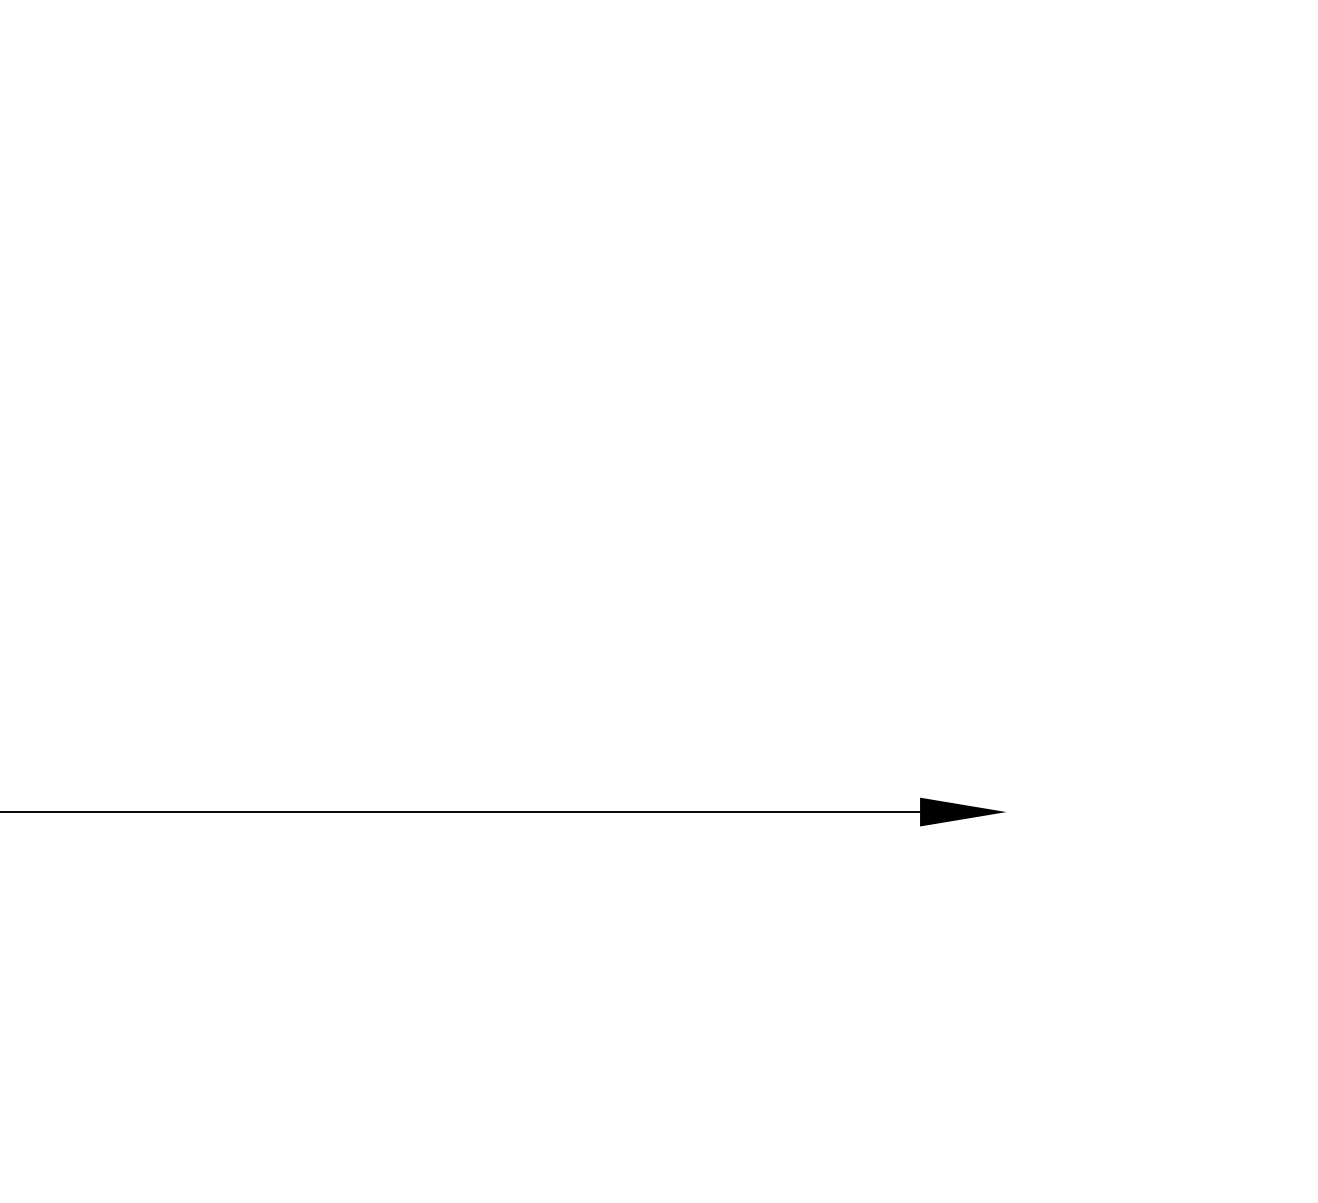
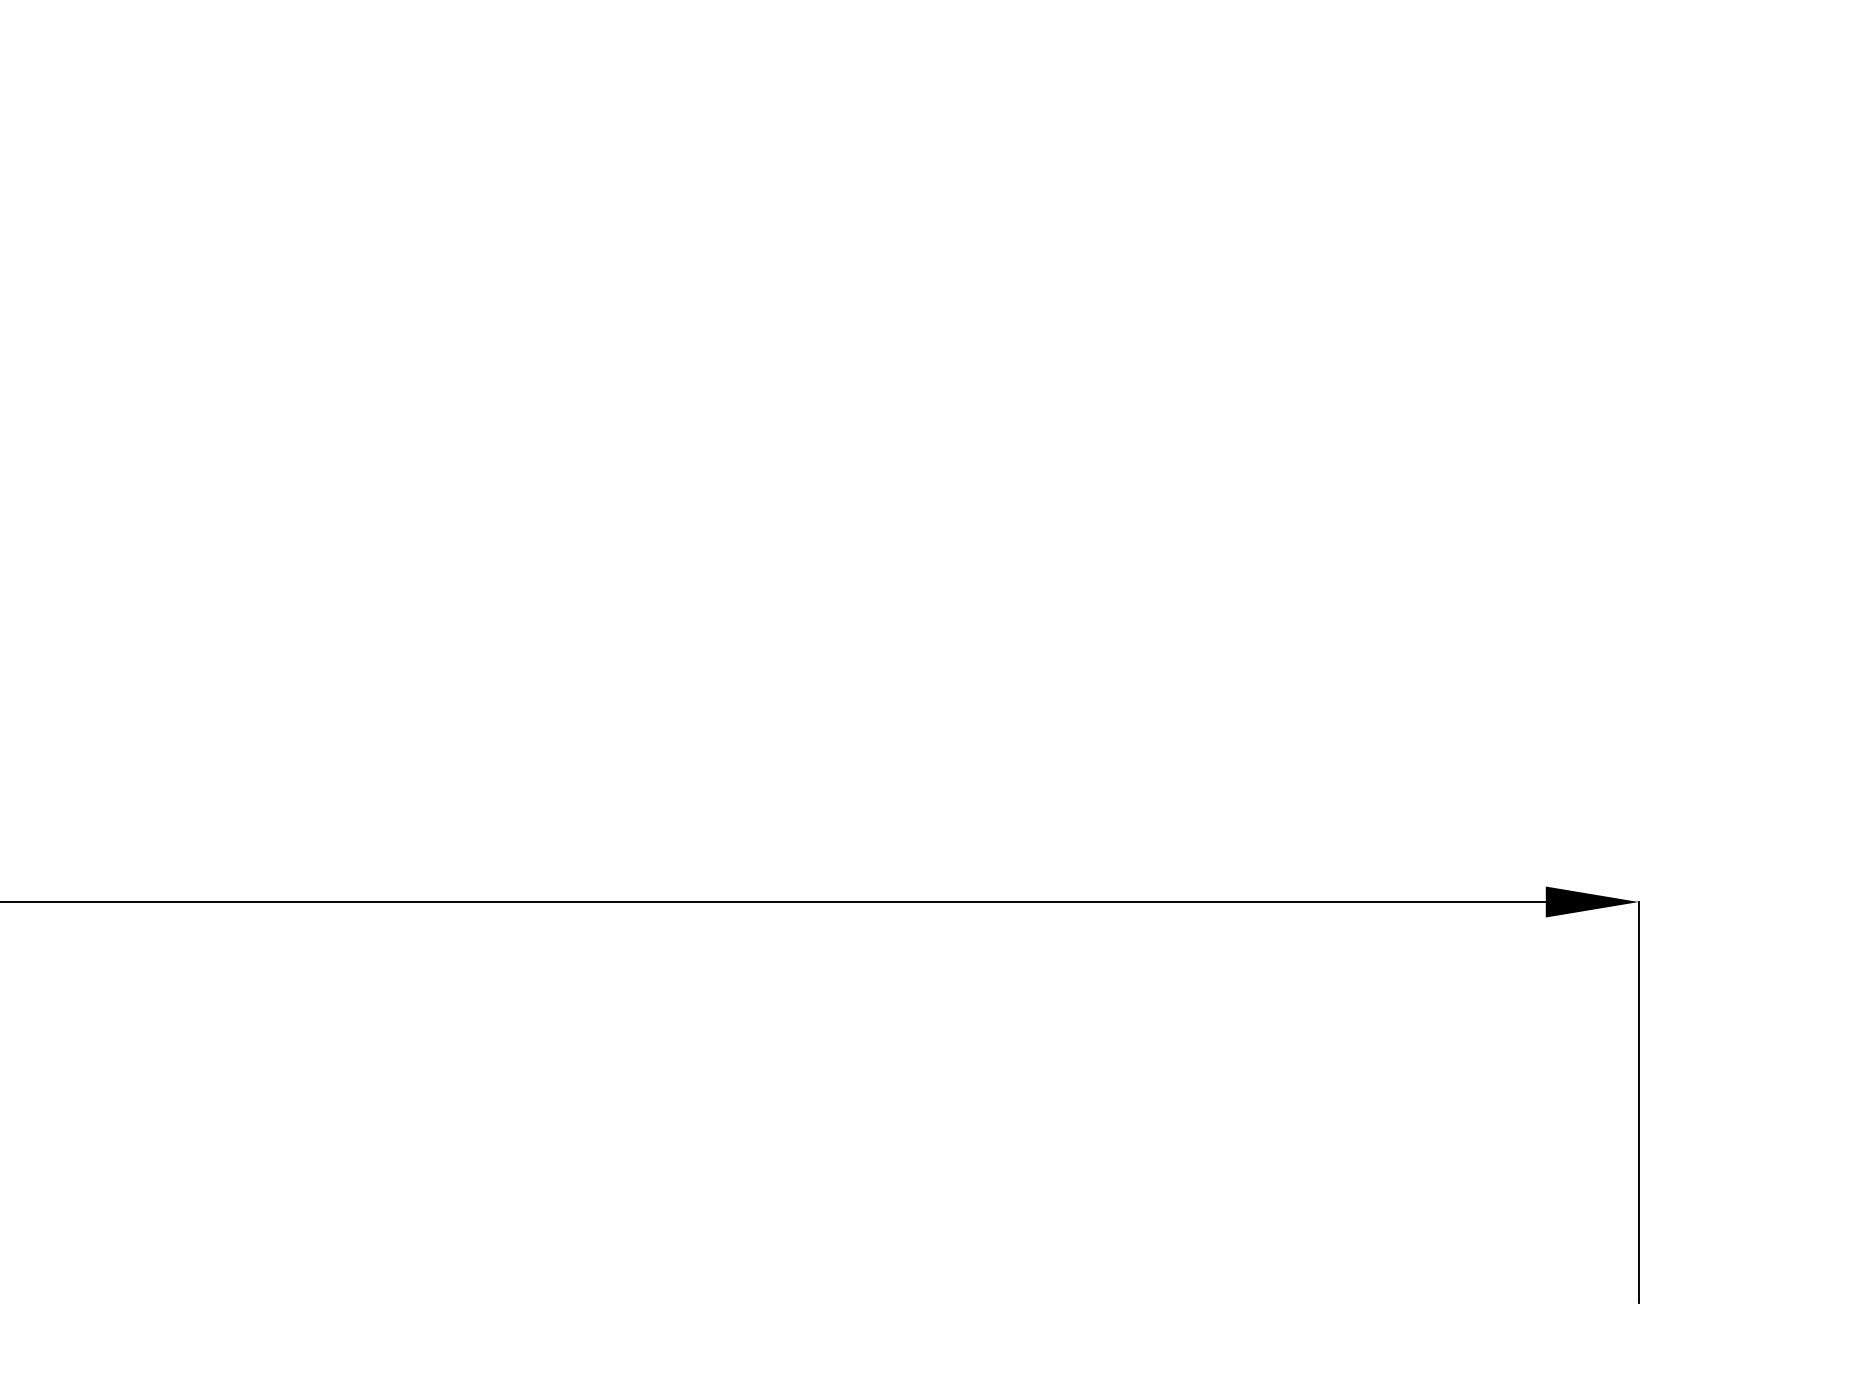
line: (1006, 998) -> (1638, 1102), added

